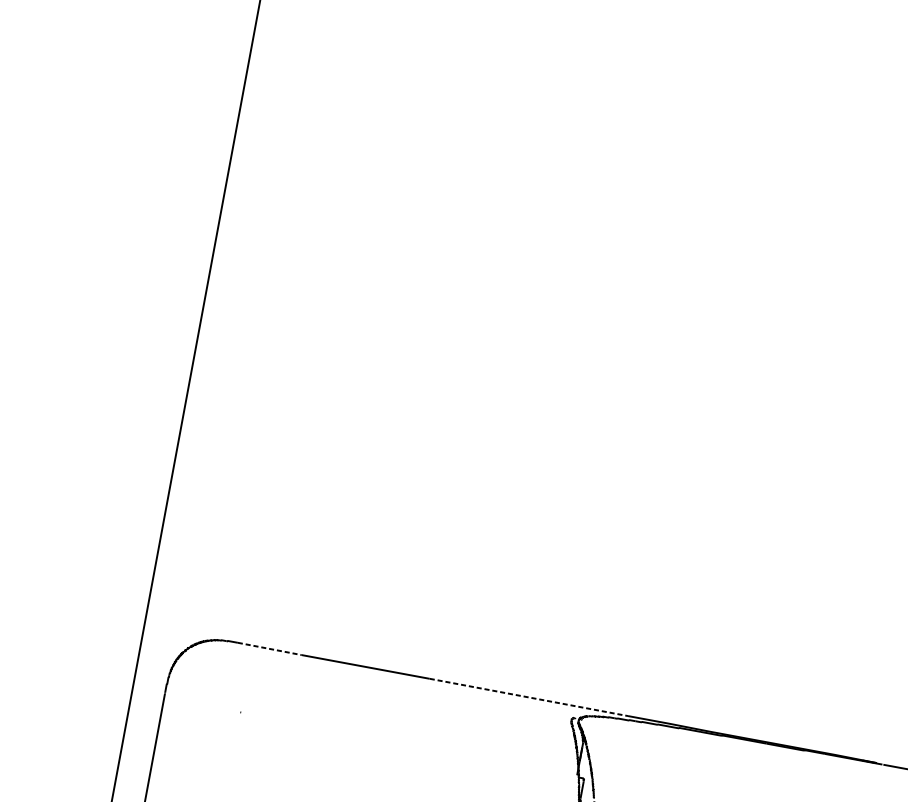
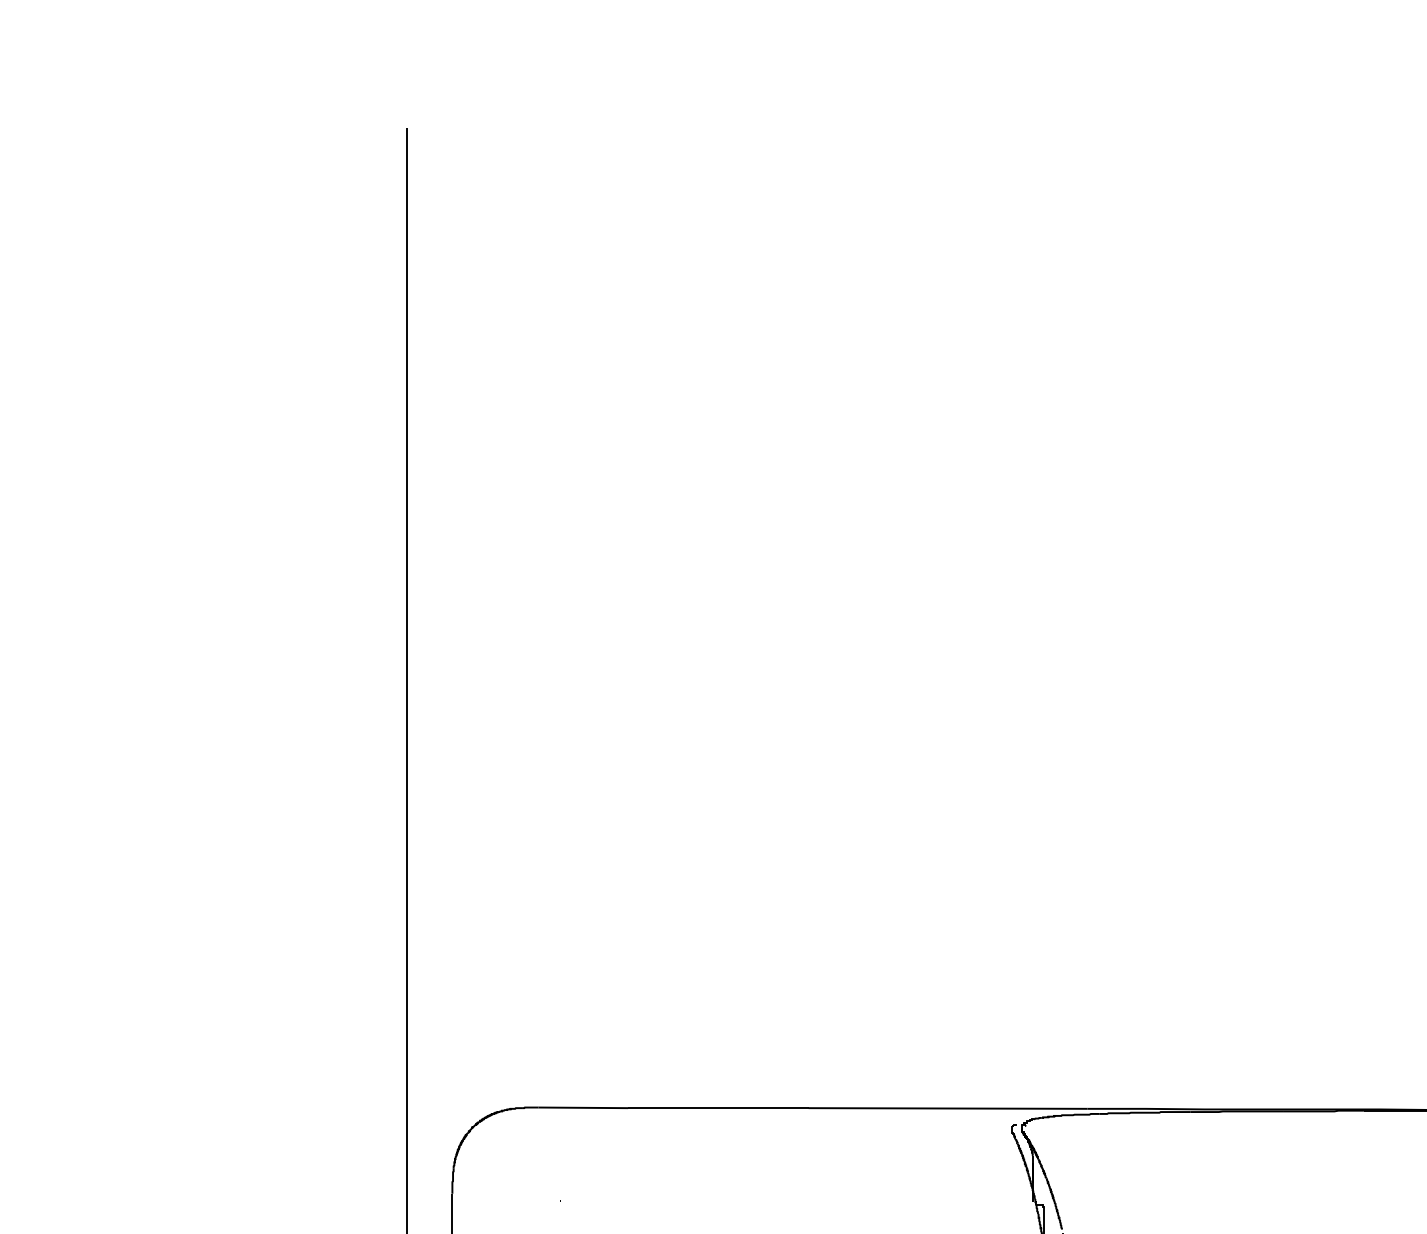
line: (269, 648) -> (583, 1107), dashed -> solid
line: (529, 697) -> (948, 1108), dashed -> solid

